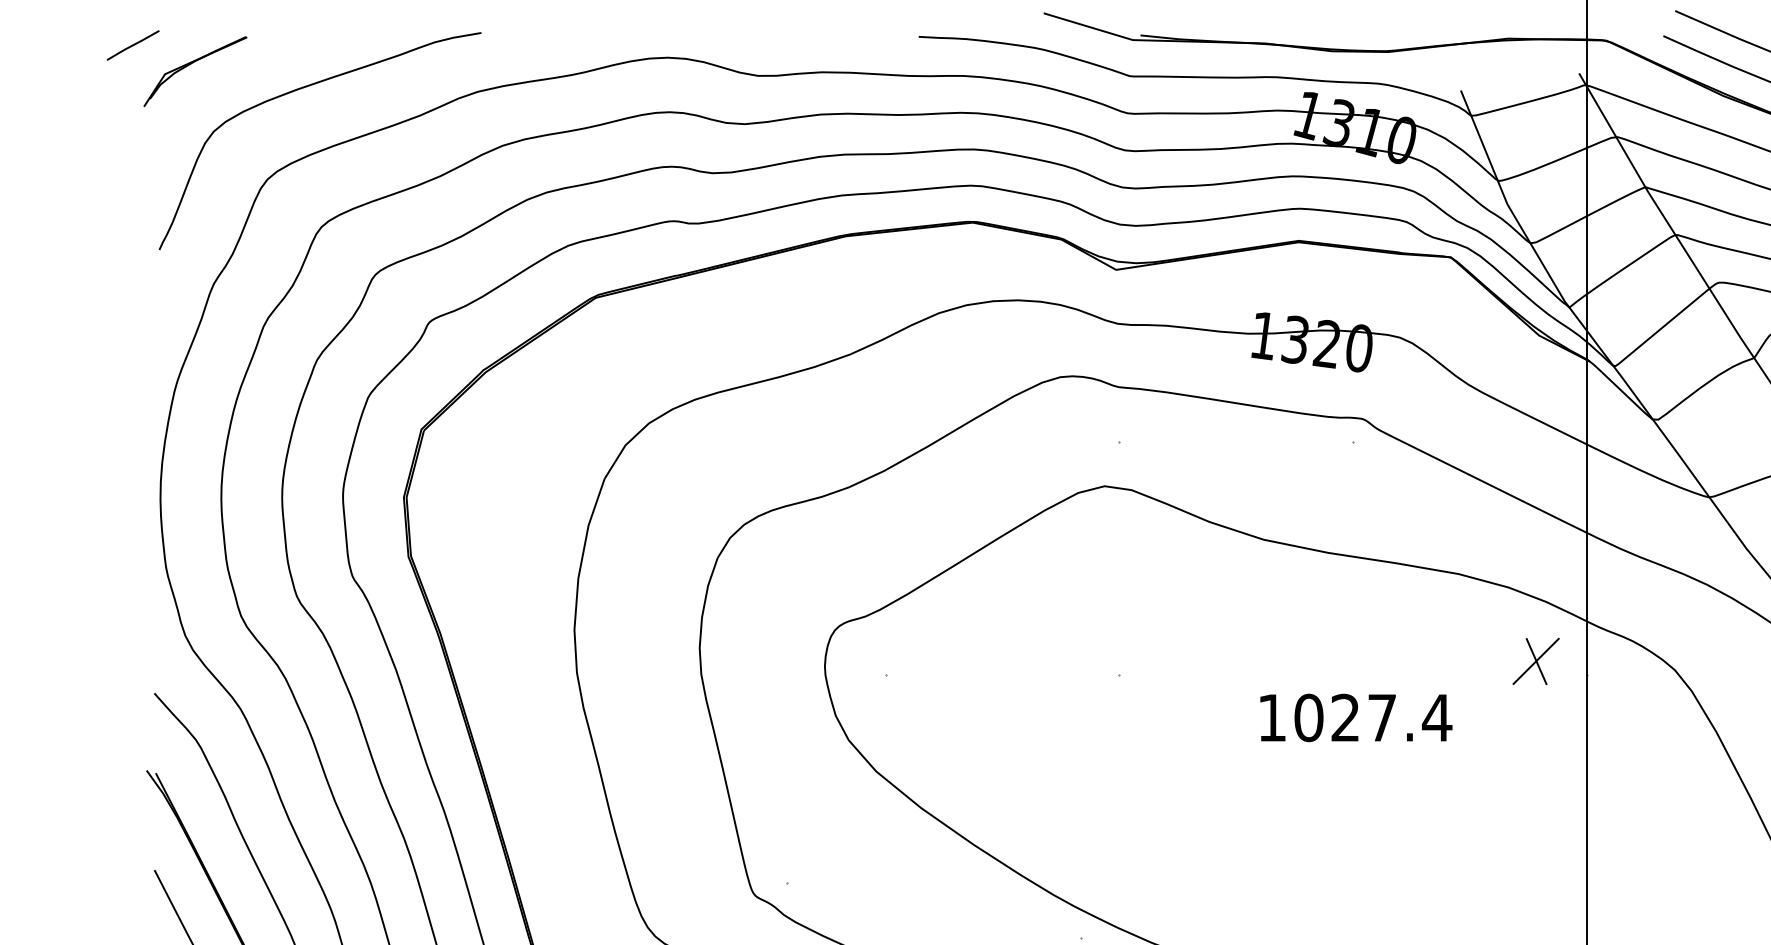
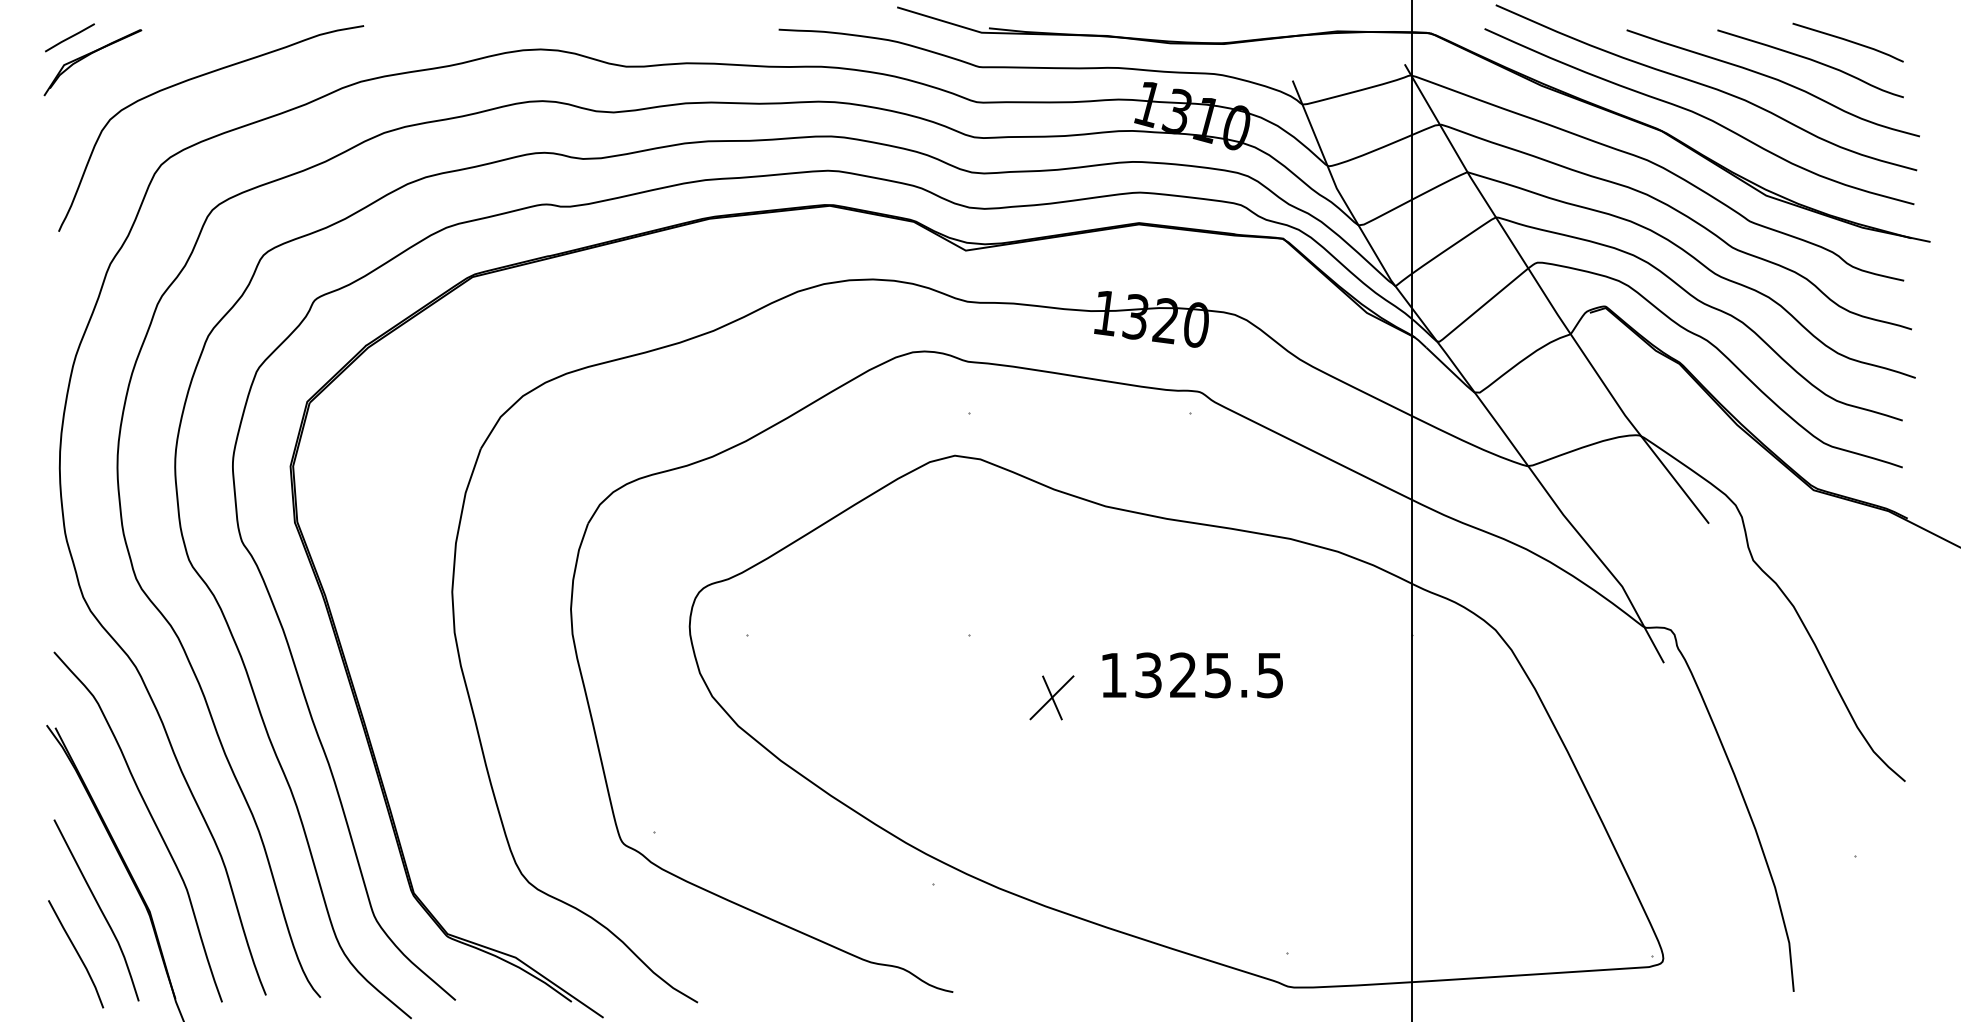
line: (132, 45) -> (69, 37), moved
part: (1535, 661) -> (1051, 697), moved
text: (1373, 718) -> (1209, 675), 1027.4 -> 1325.5

